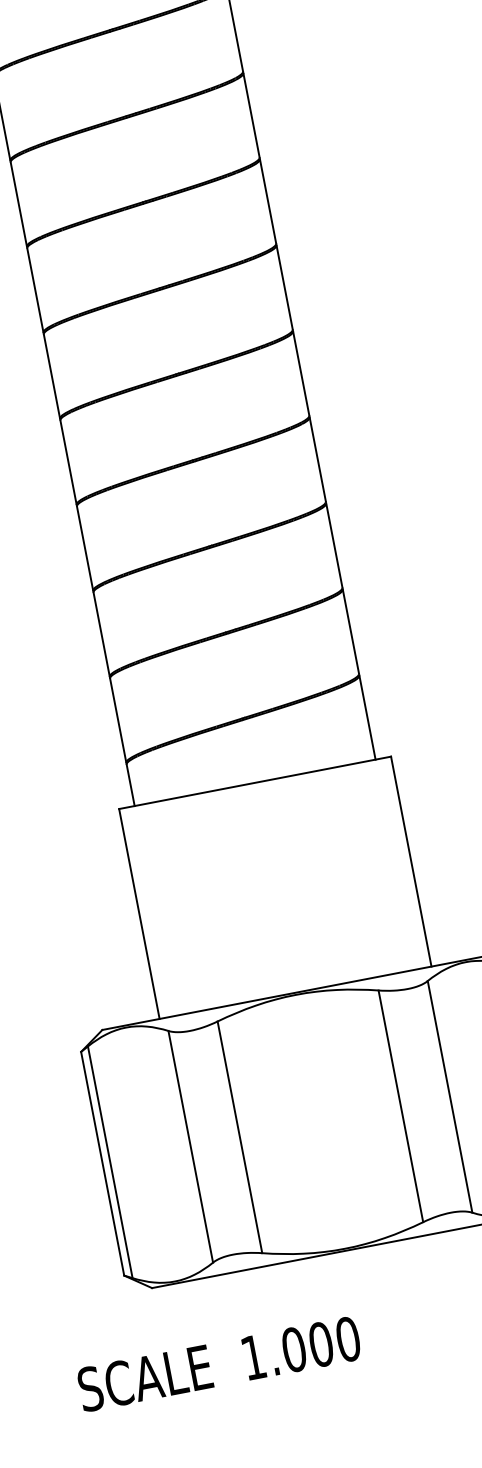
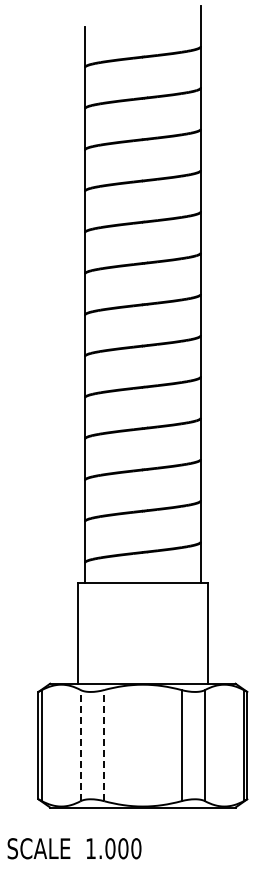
line: (240, 1136) -> (104, 745), solid -> dashed
line: (190, 1146) -> (80, 745), solid -> dashed

